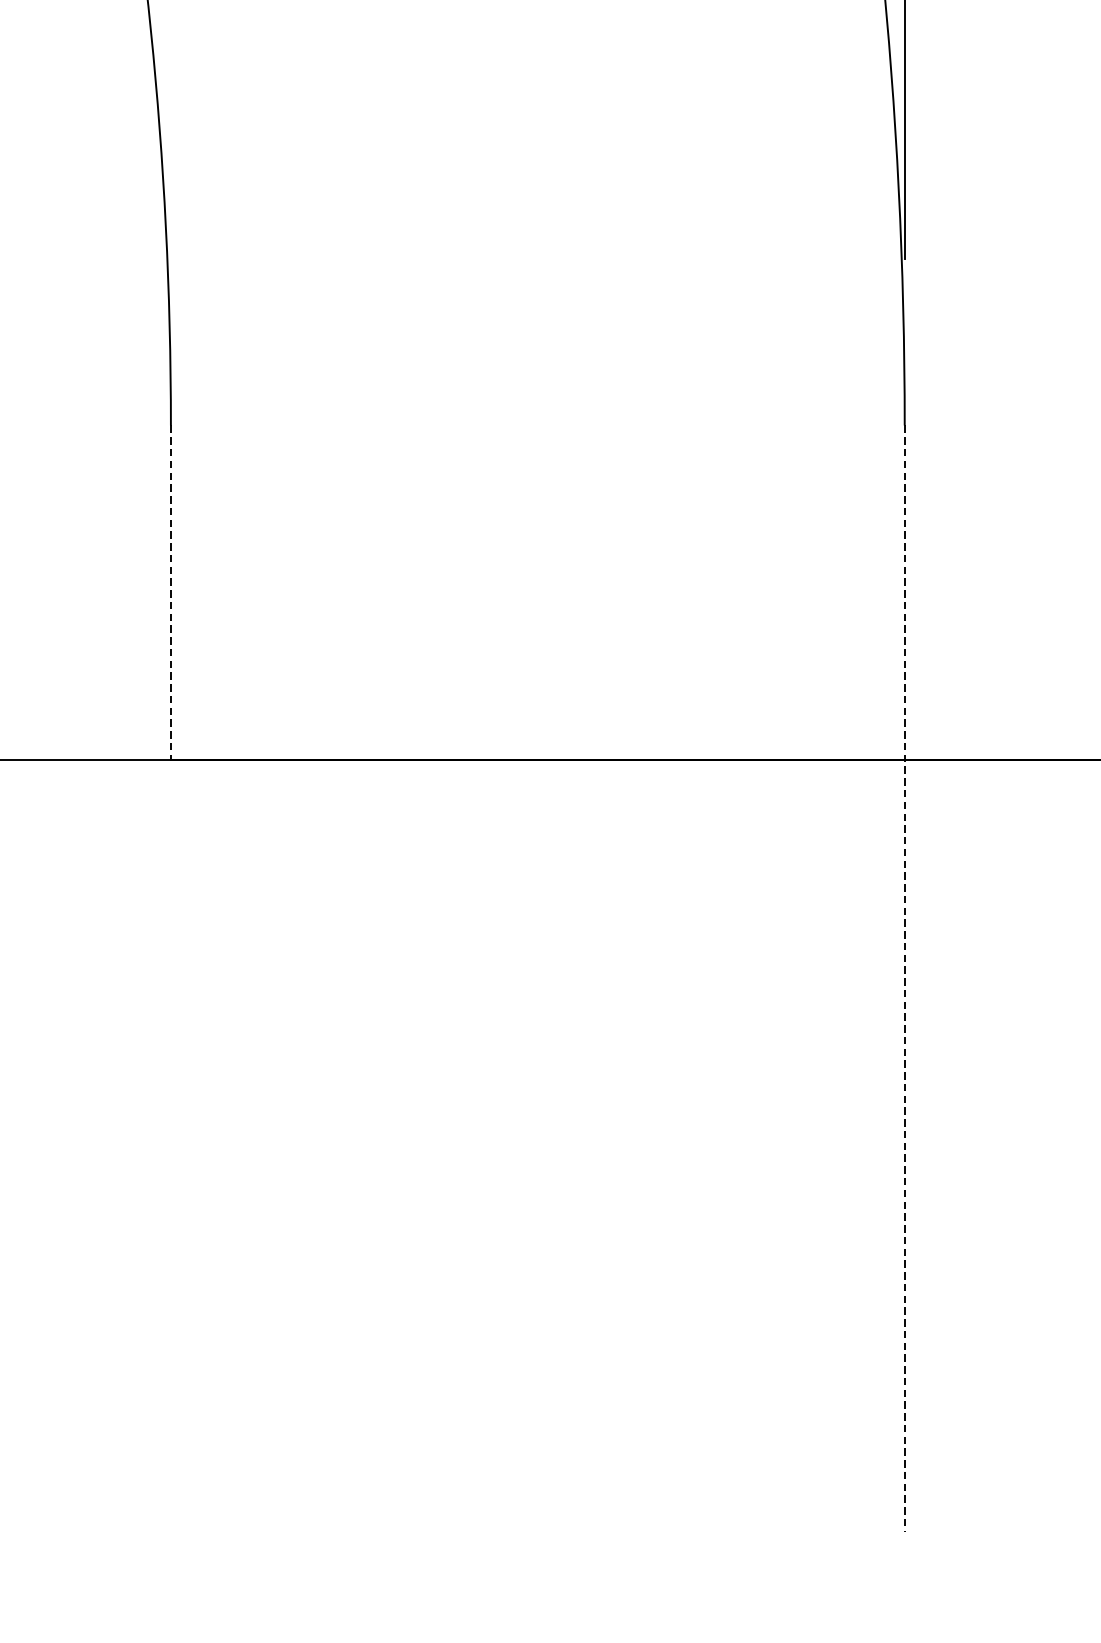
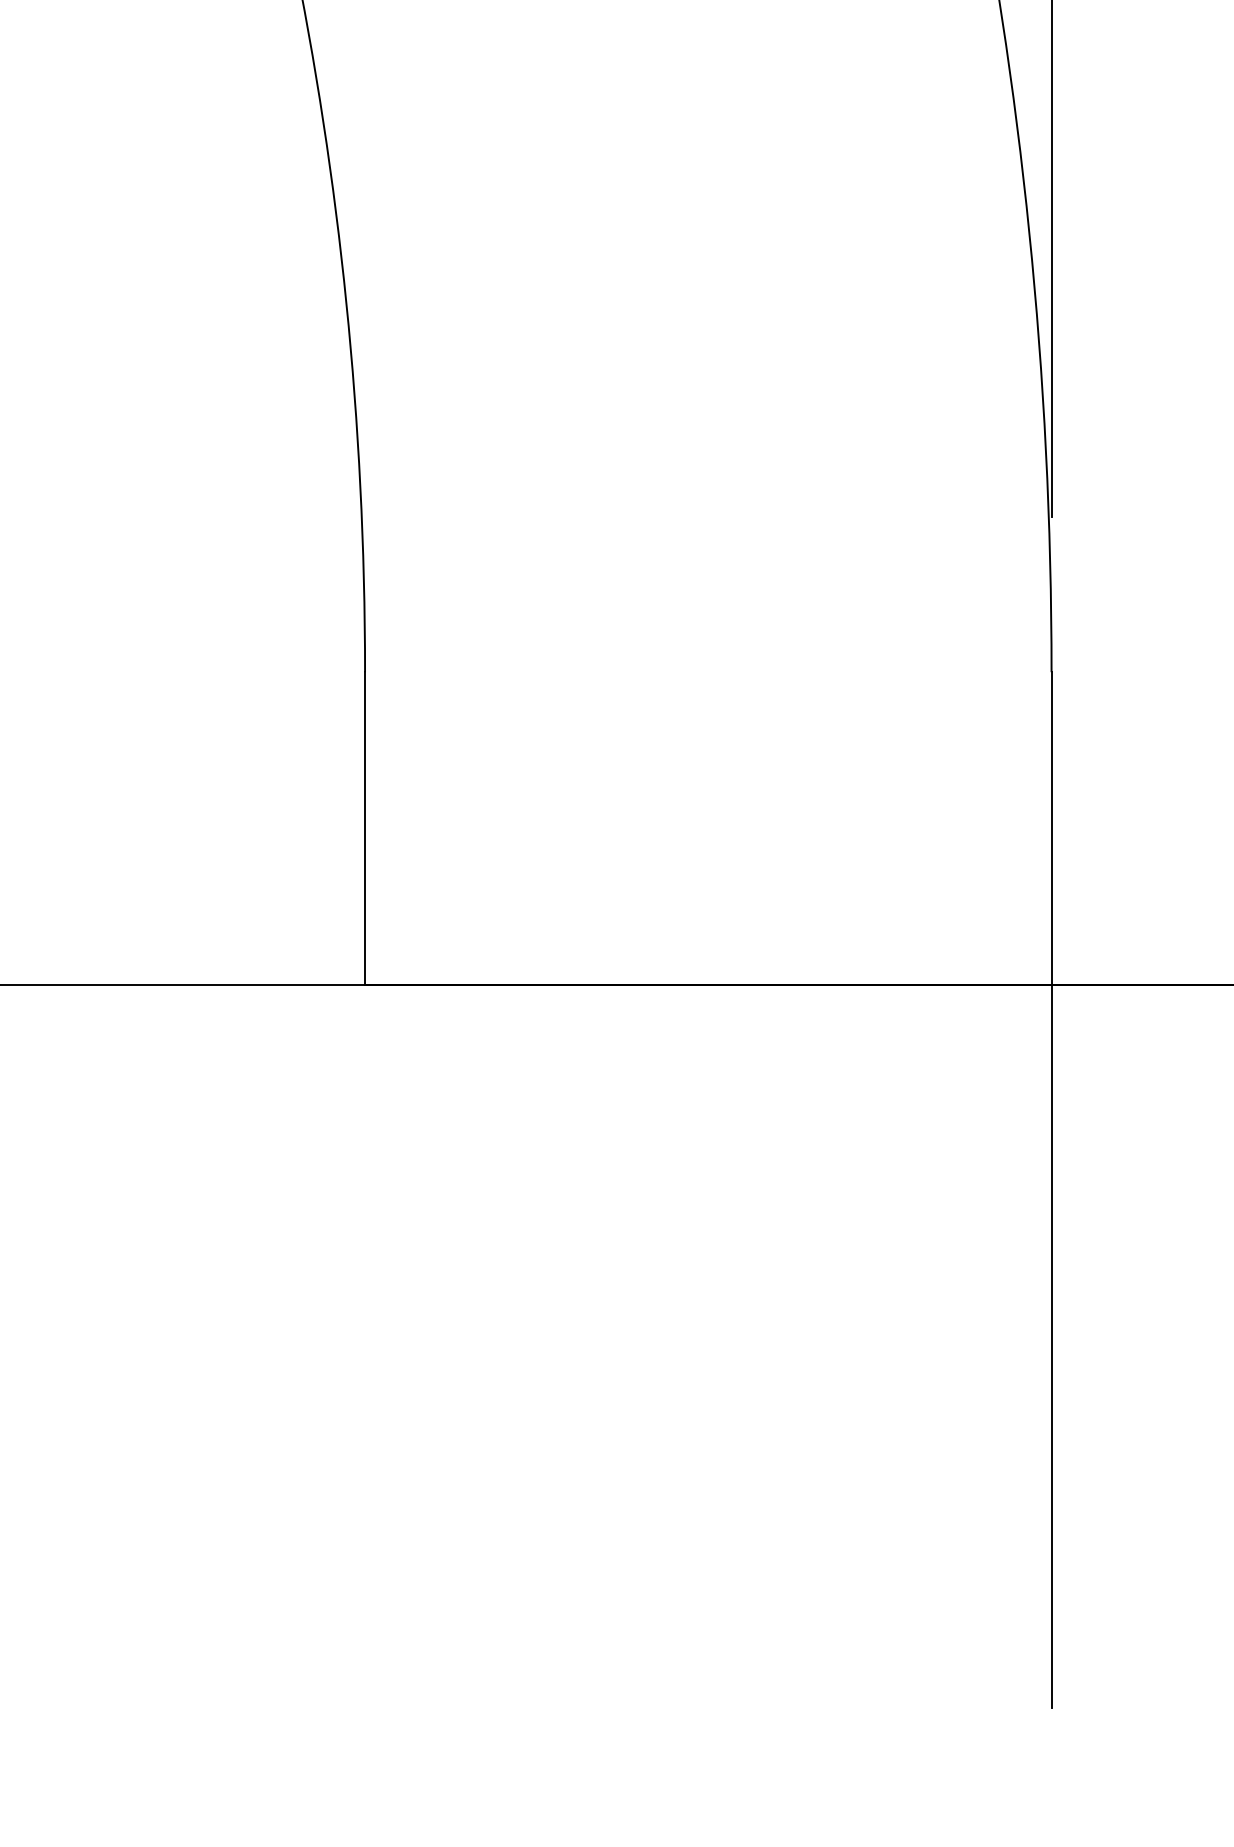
line: (171, 593) -> (365, 829), dashed -> solid
line: (904, 978) -> (1051, 1189), dashed -> solid

